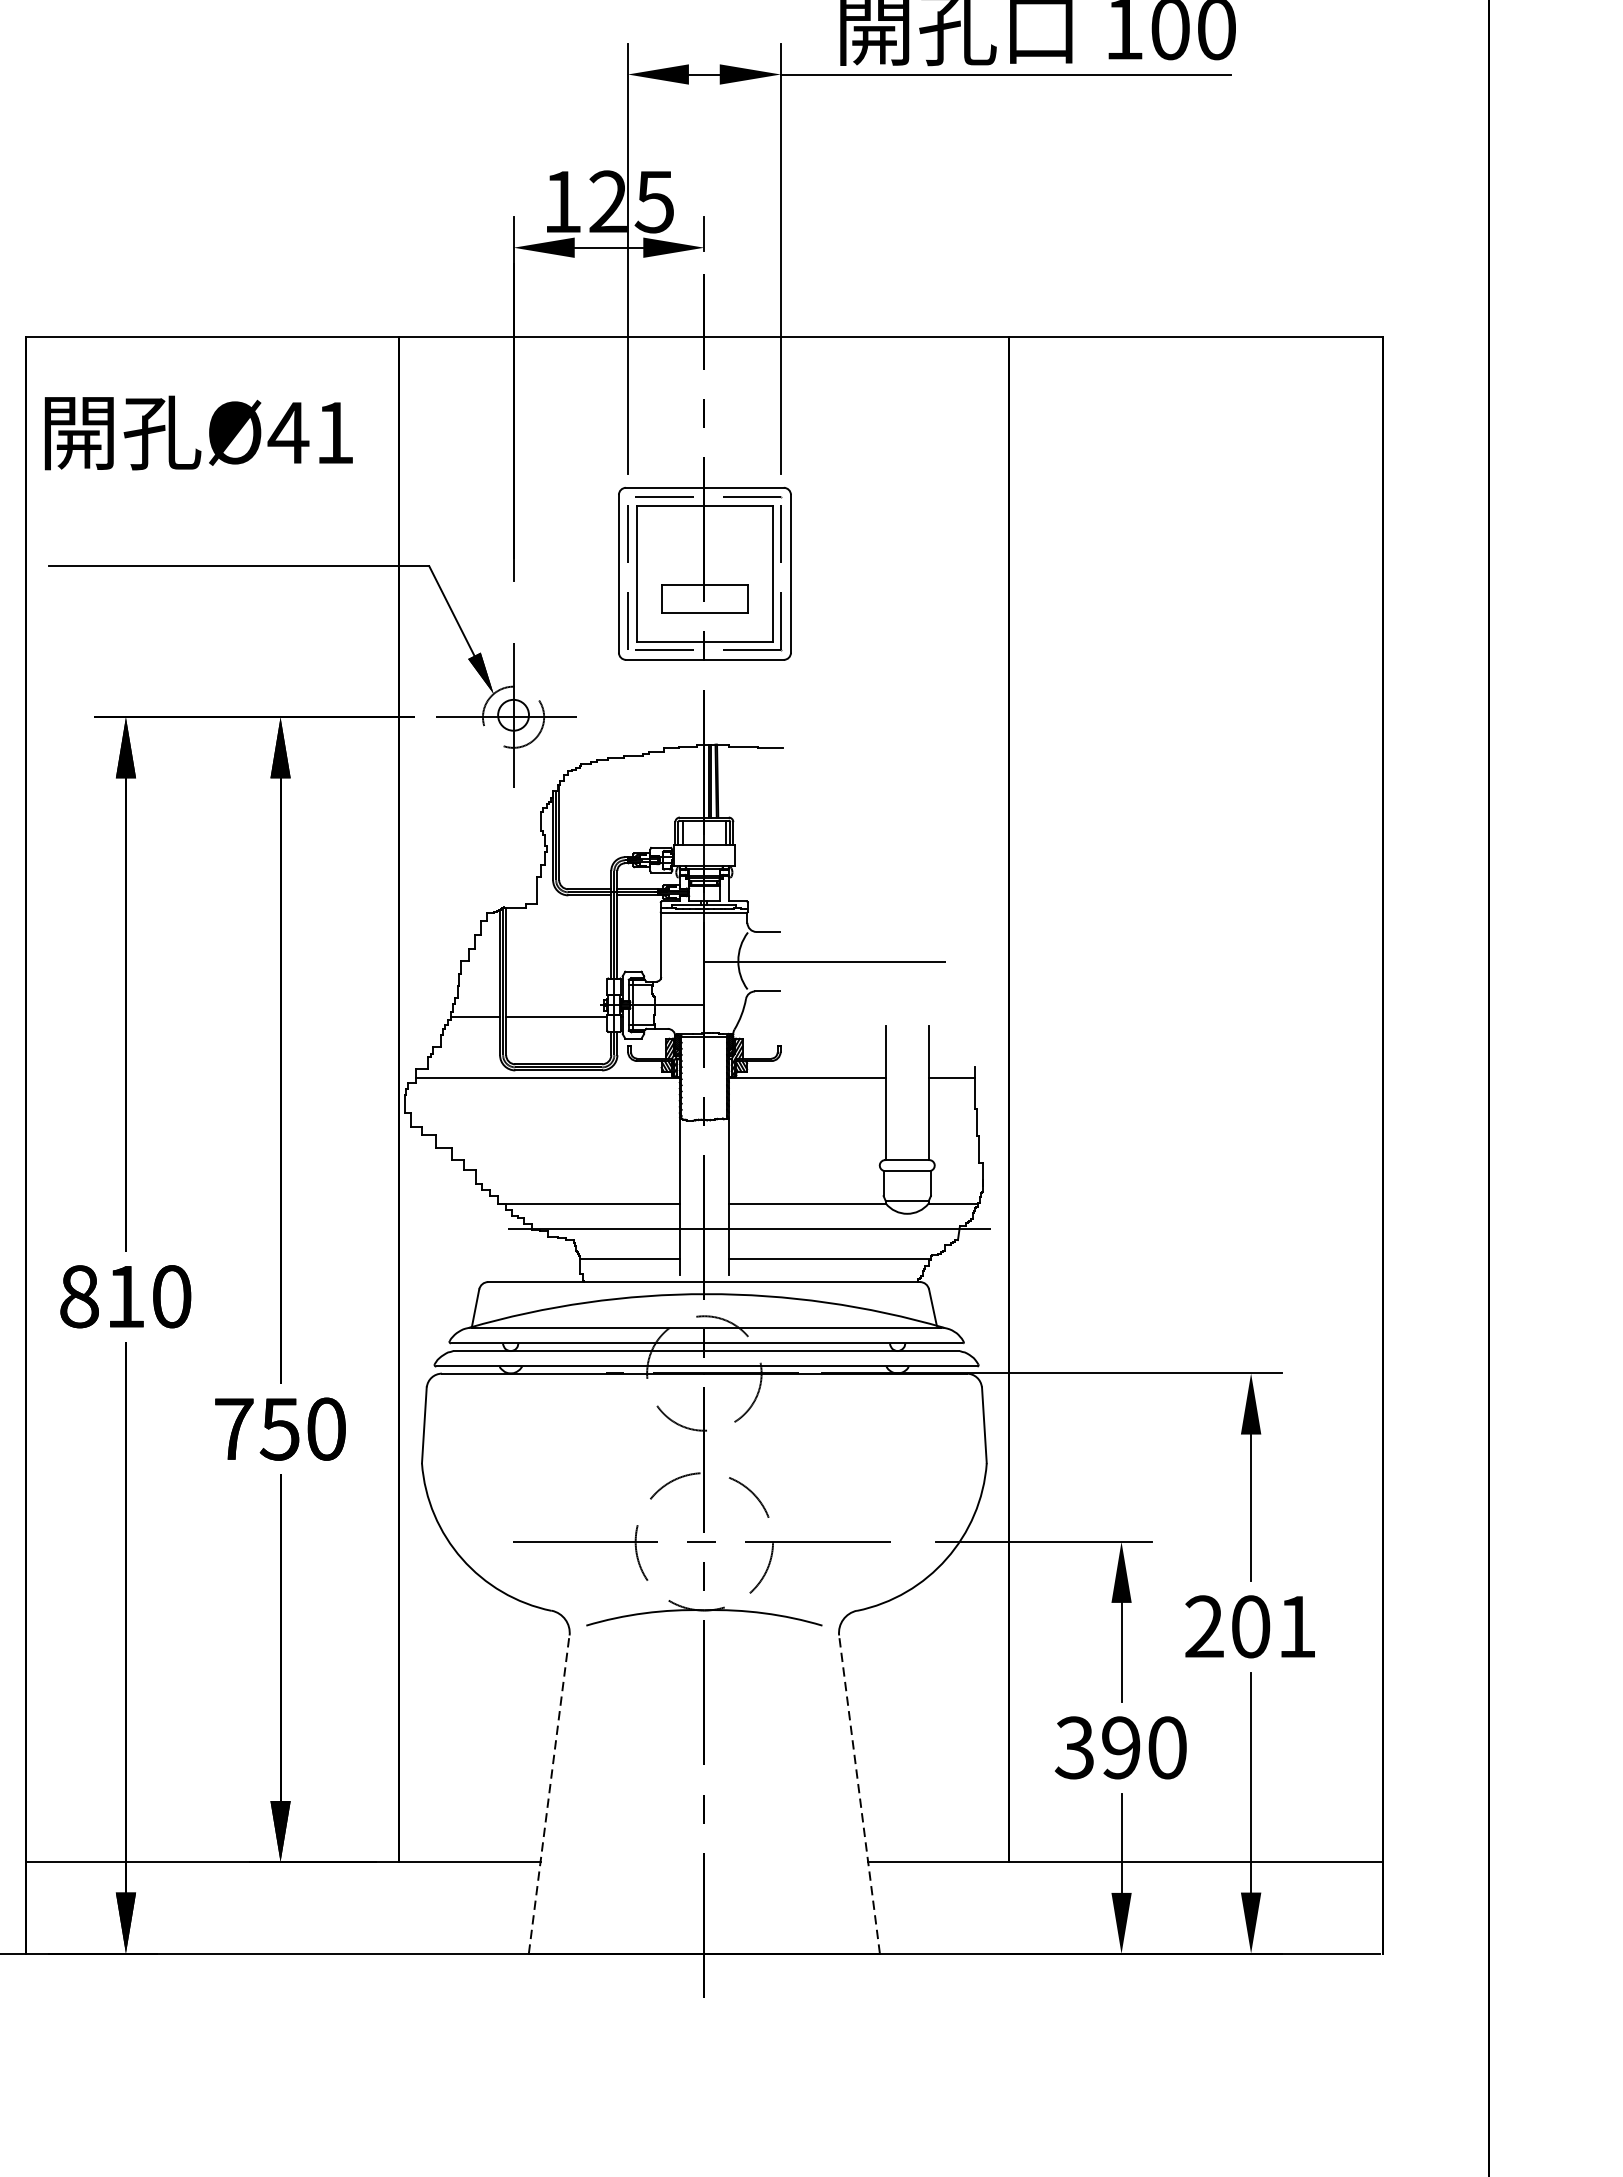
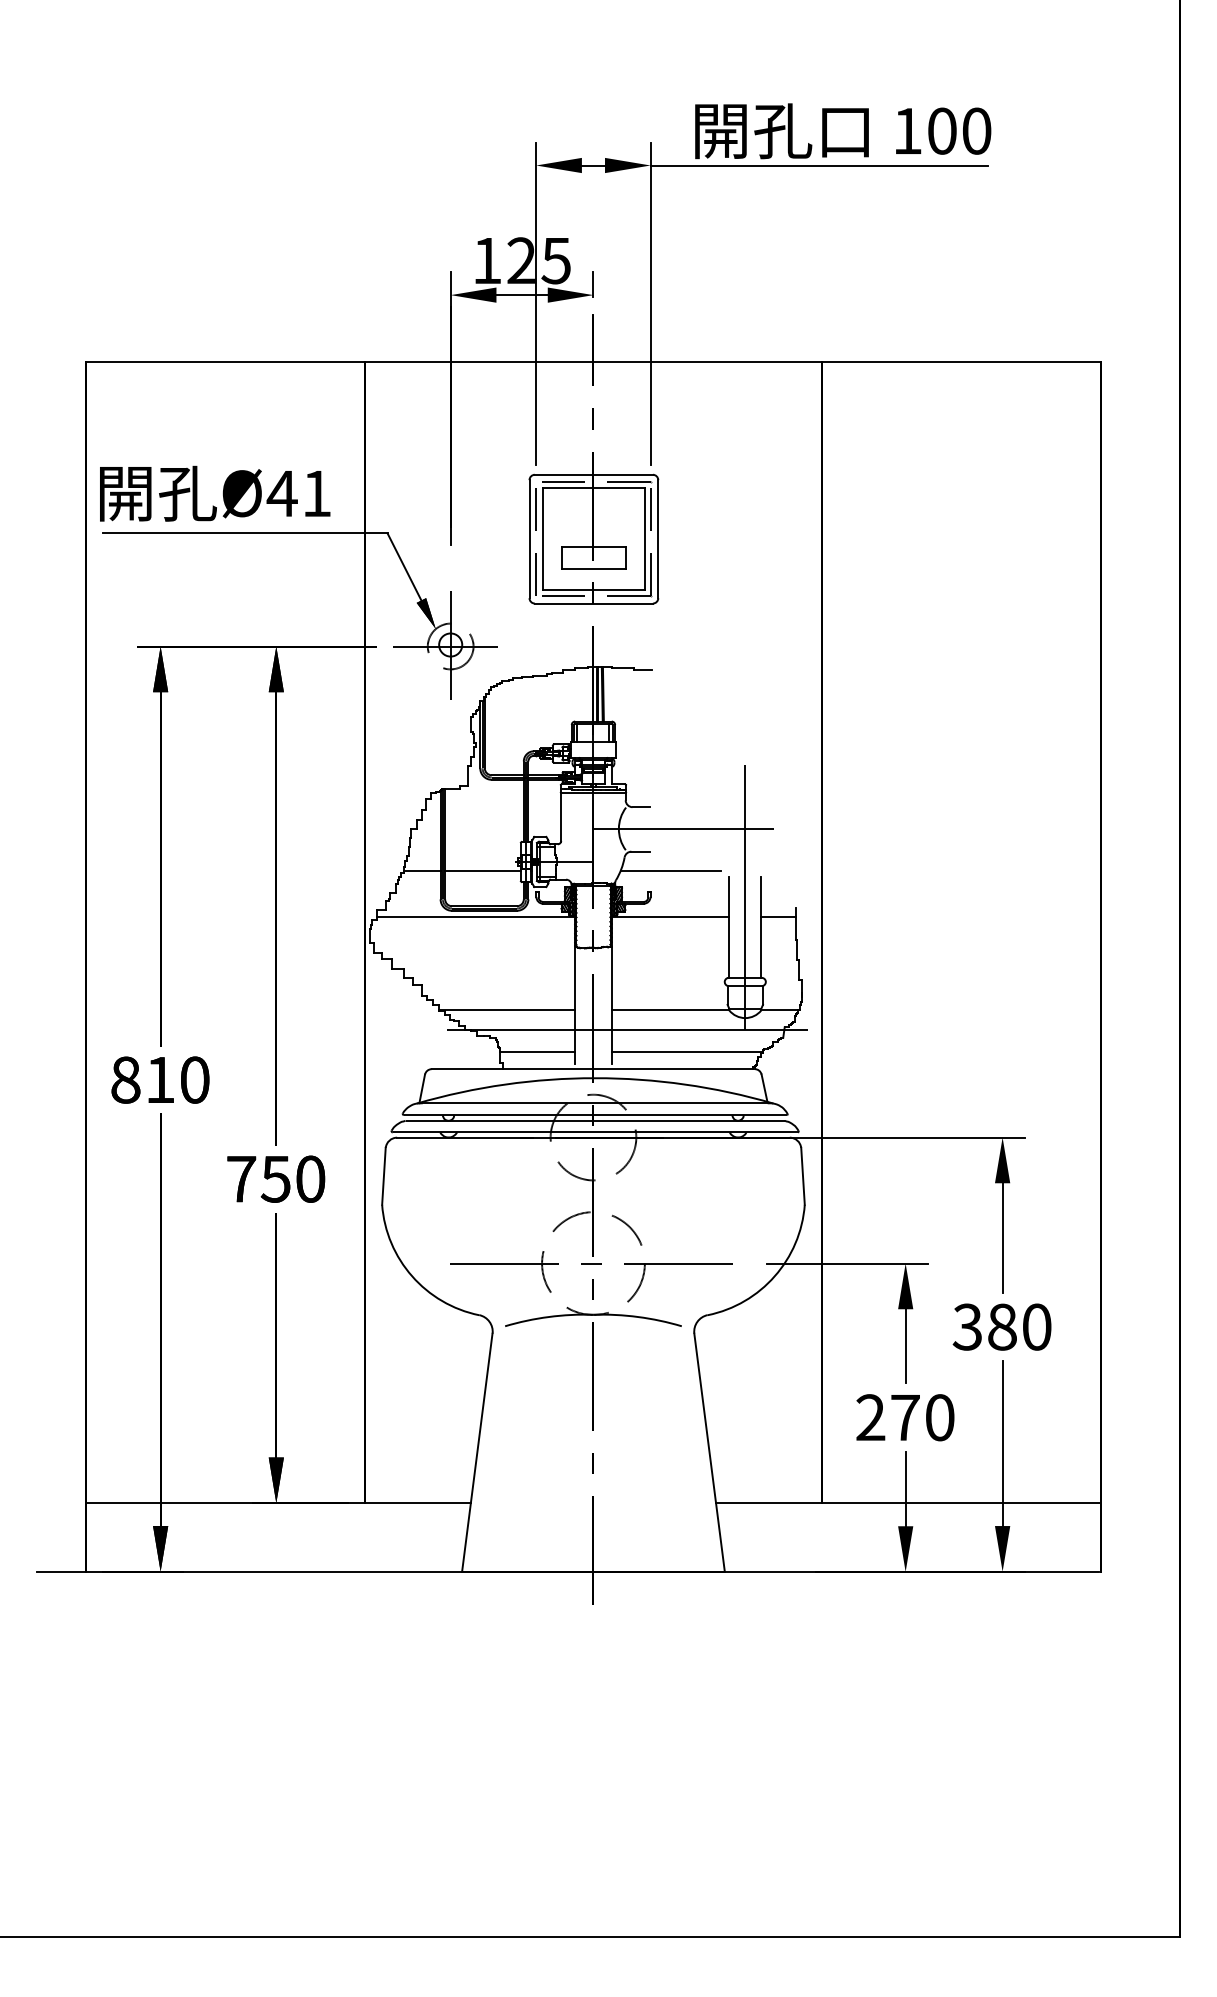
text: (199, 432) -> (215, 493), moved
line: (807, 1017) -> (670, 871), added
line: (907, 1051) -> (745, 896), added
text: (1249, 1625) -> (1001, 1326), 201 -> 380
text: (1097, 1747) -> (887, 1417), 390 -> 270
line: (549, 1794) -> (477, 1452), dashed -> solid
line: (859, 1794) -> (709, 1452), dashed -> solid

